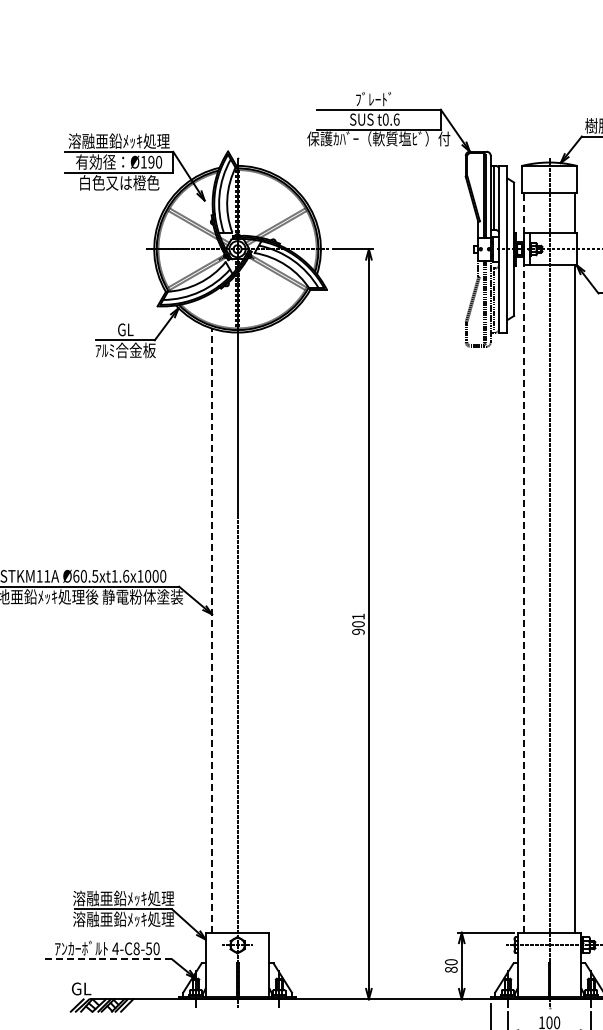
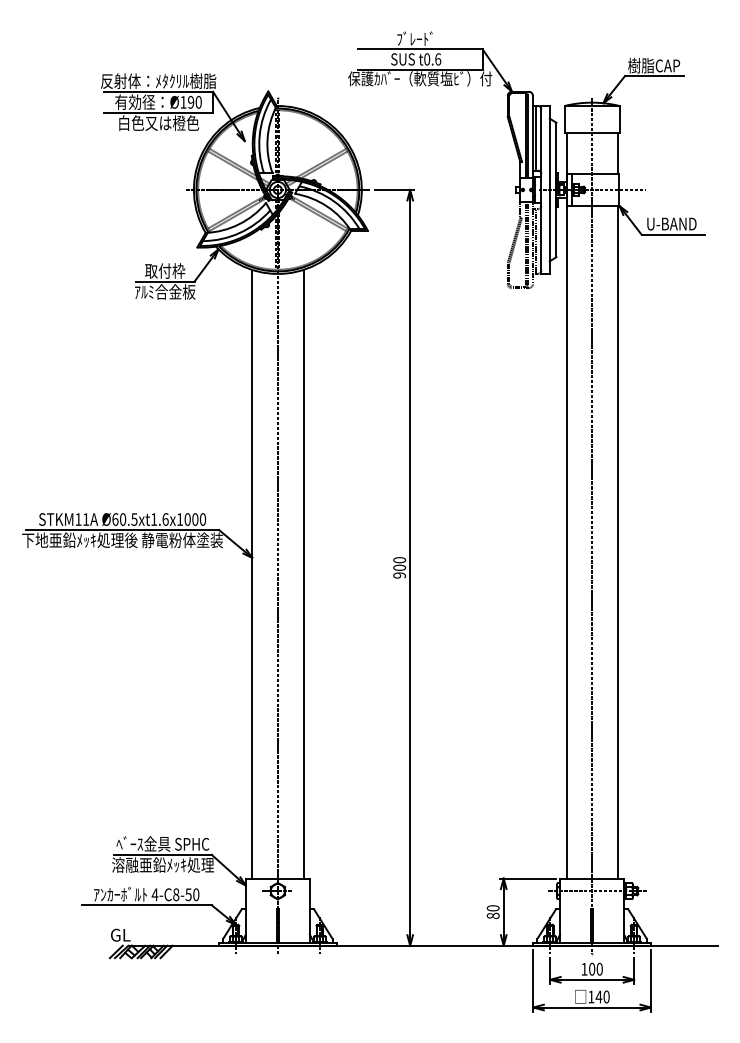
text: (119, 140) -> (158, 80), 溶融亜鉛ﾒｯｷ処理 -> 反射体：ﾒﾀｸﾘﾙ樹脂
text: (126, 329) -> (165, 270), GL -> 取付枠
line: (524, 562) -> (566, 505), dashed -> solid
text: (358, 616) -> (399, 560), 901 -> 900
line: (212, 629) -> (252, 573), dashed -> solid
line: (263, 629) -> (303, 573), added
text: (124, 897) -> (163, 843), 溶融亜鉛ﾒｯｷ処理 -> ﾍﾞｰｽ金具 SPHC
line: (107, 959) -> (146, 905), dashed -> solid

